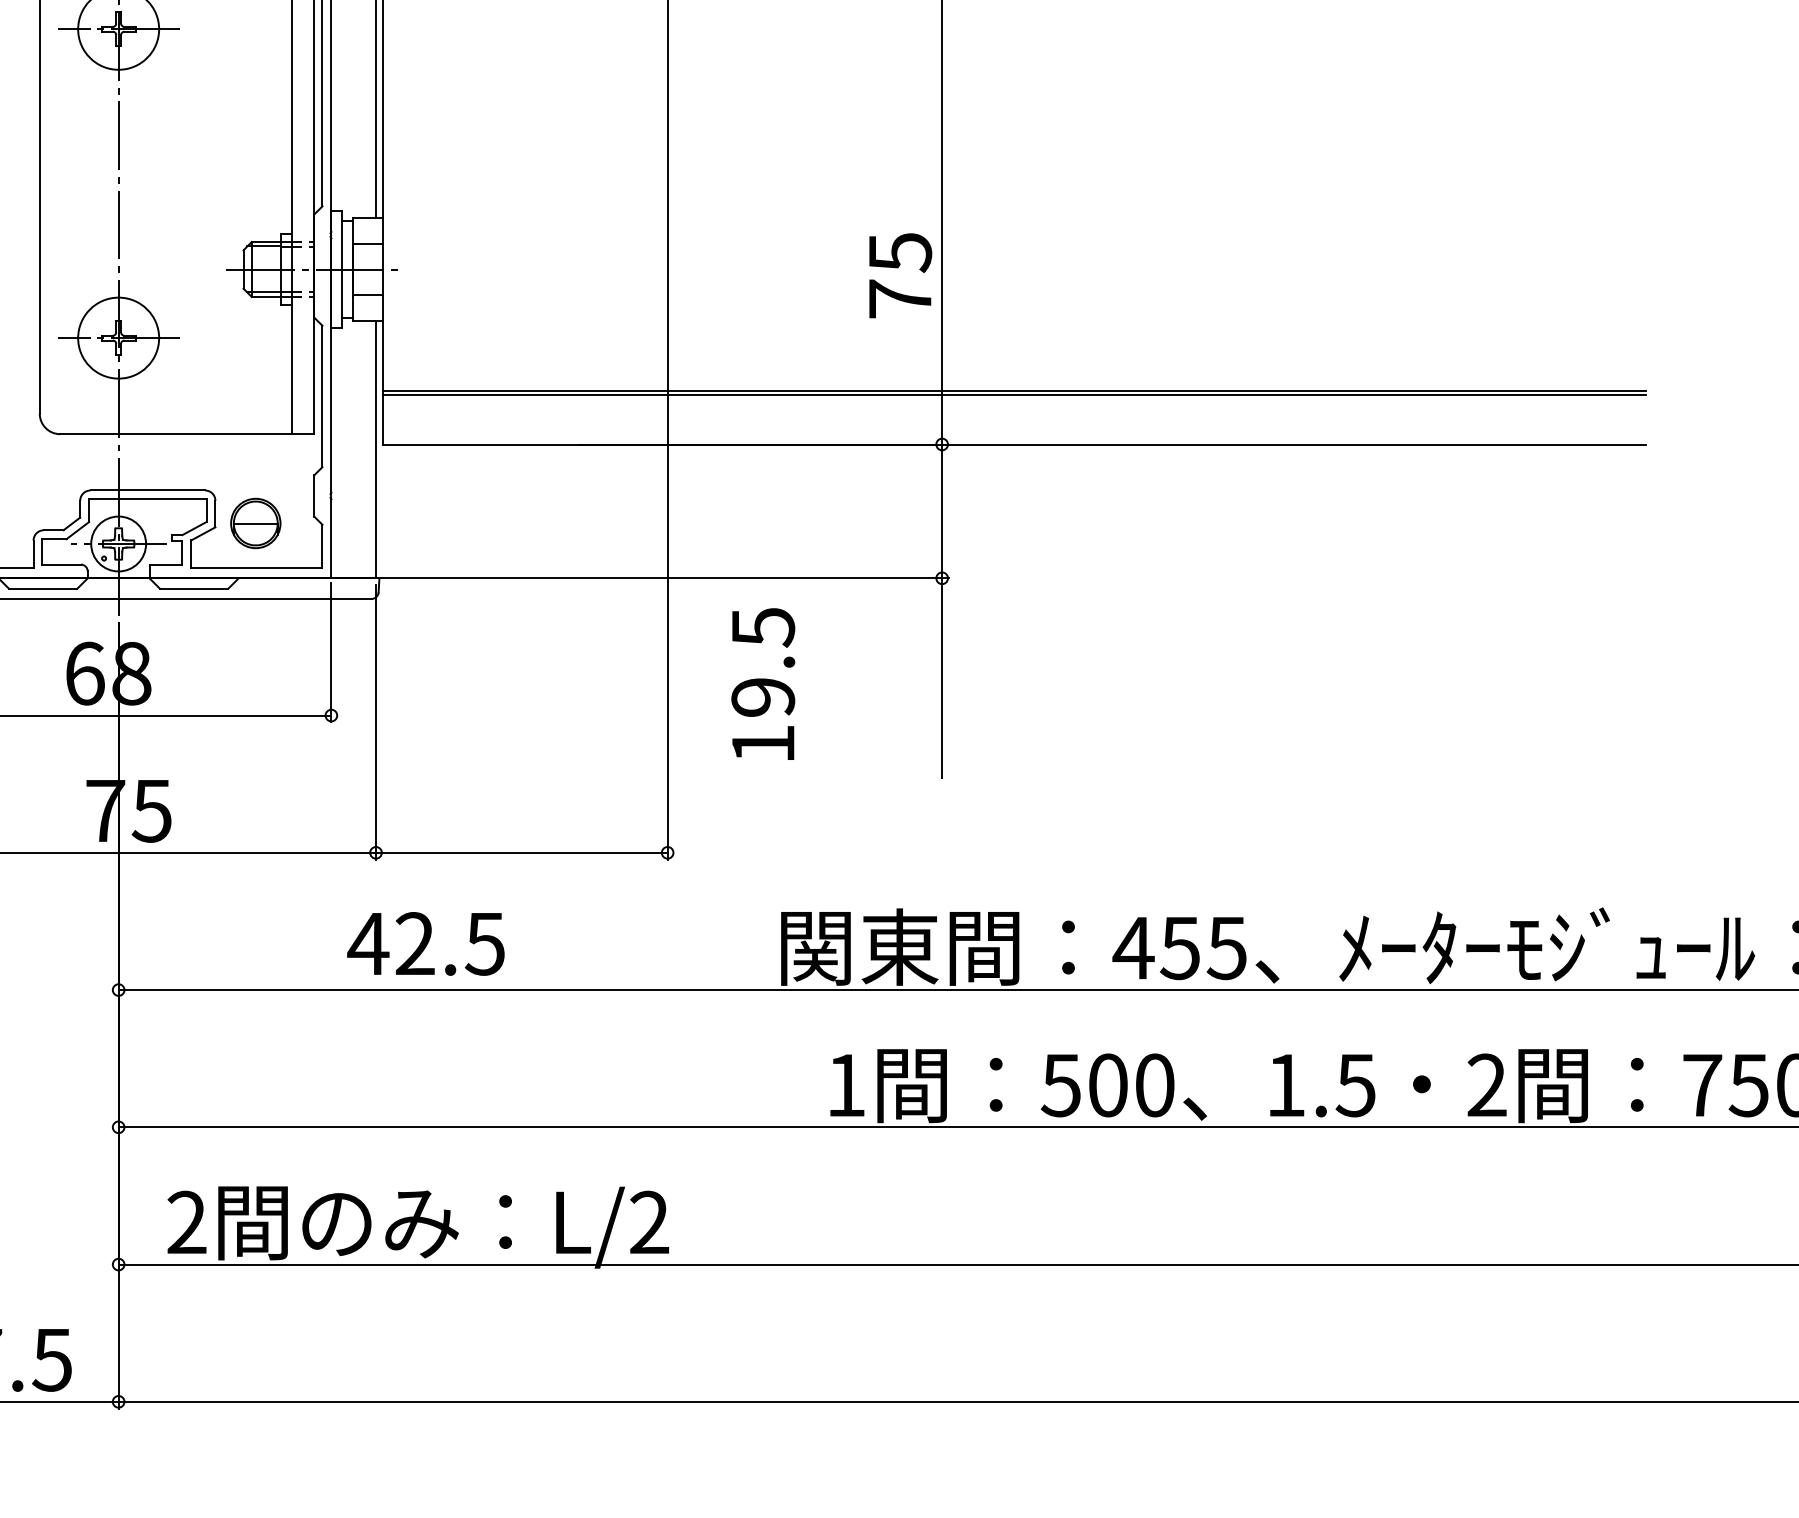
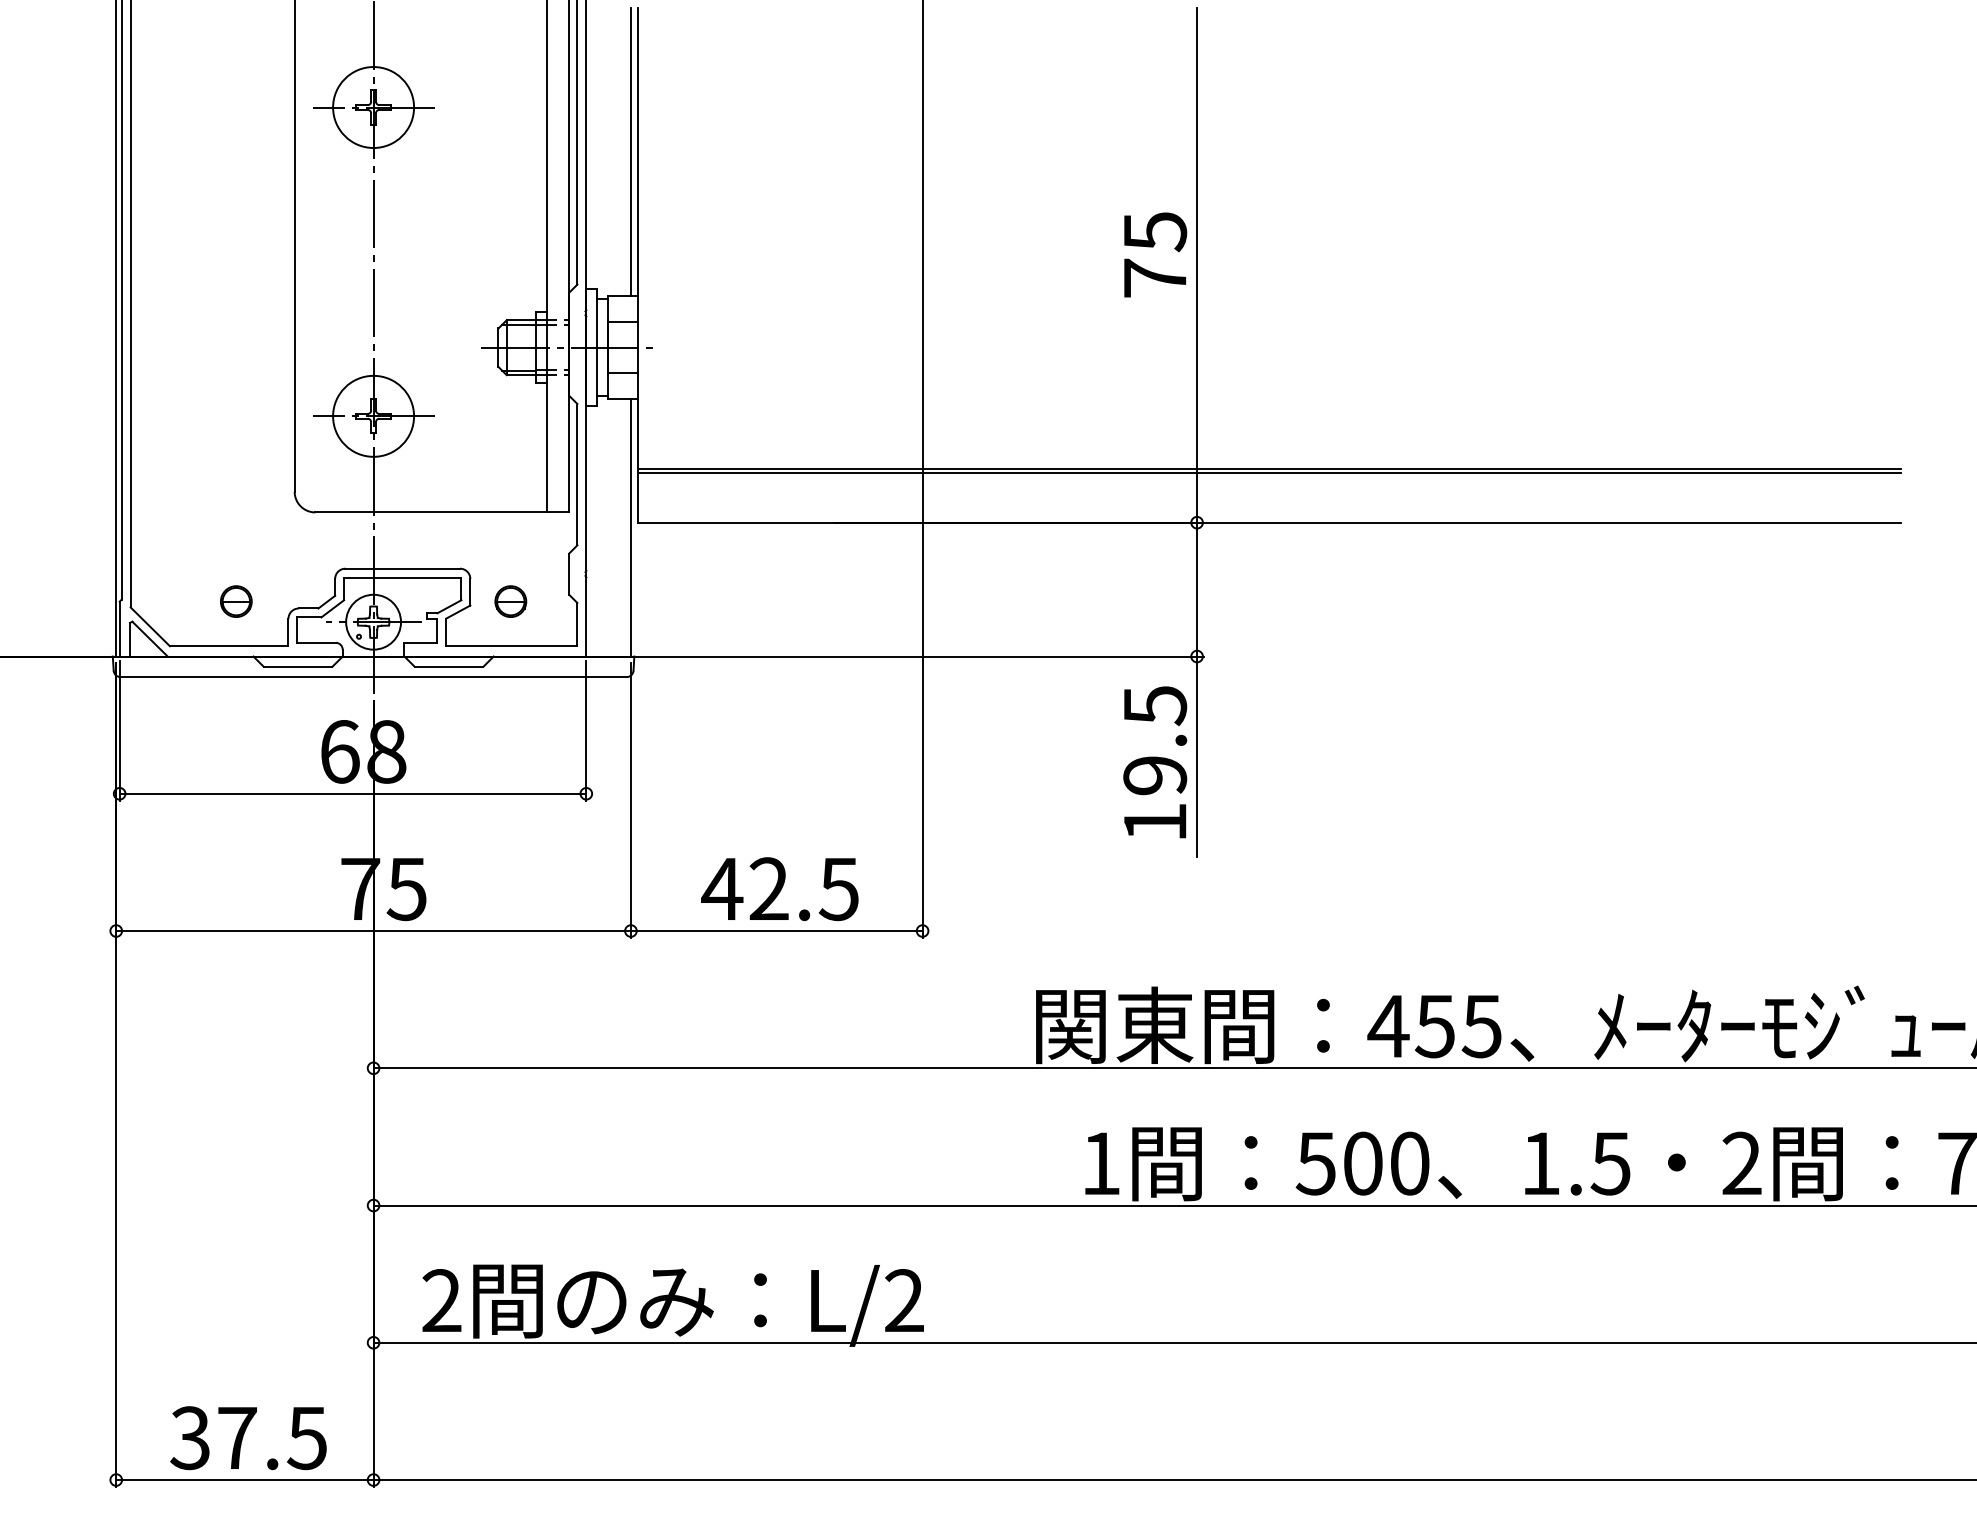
text: (900, 275) -> (1155, 254), moved
part: (255, 523) -> (510, 601), size x0.62
text: (763, 684) -> (1155, 762), moved
text: (425, 944) -> (779, 889), moved

